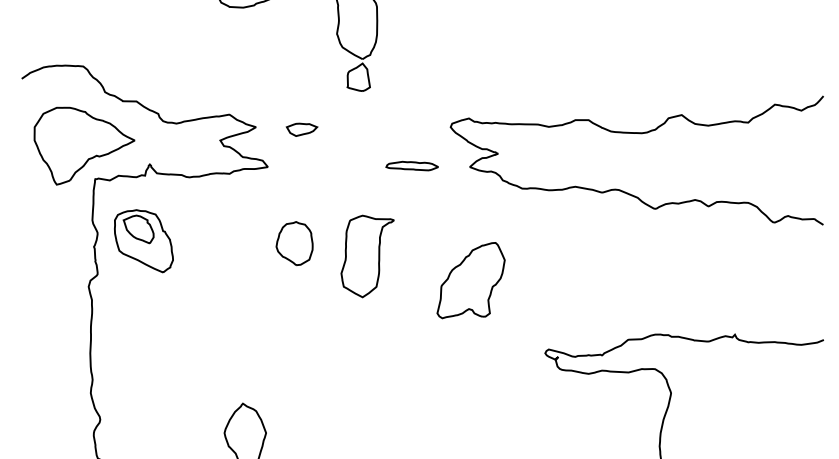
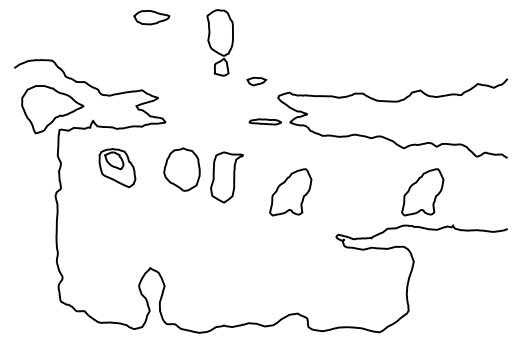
part: (301, 129) -> (256, 81), moved
part: (410, 165) -> (264, 121), moved
part: (143, 240) -> (117, 167), moved
part: (295, 243) -> (182, 169), size x1.6
part: (685, 280) -> (422, 192), added

